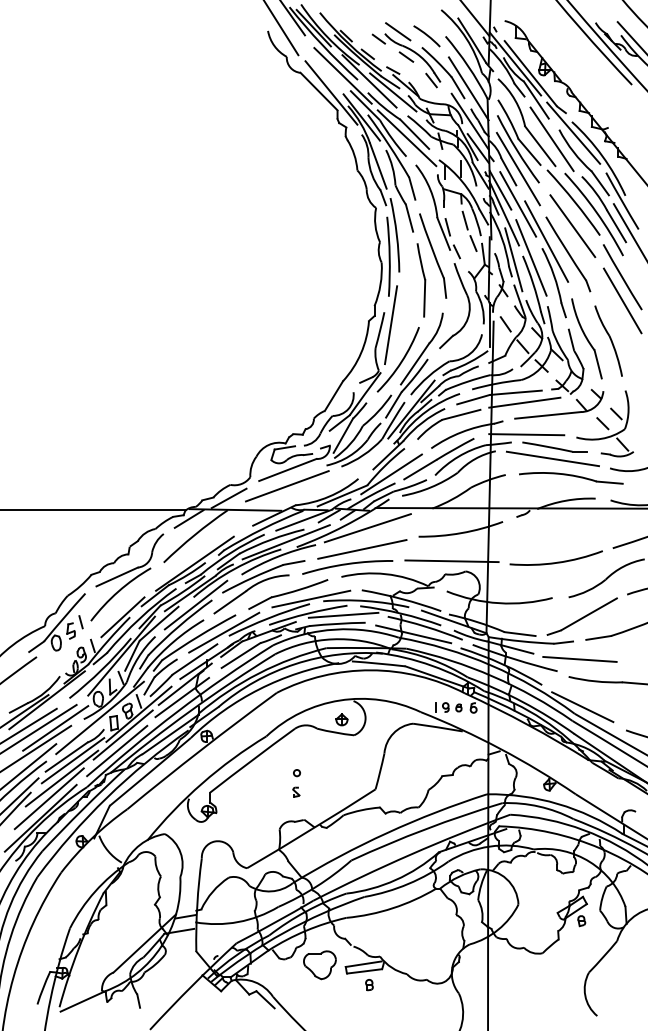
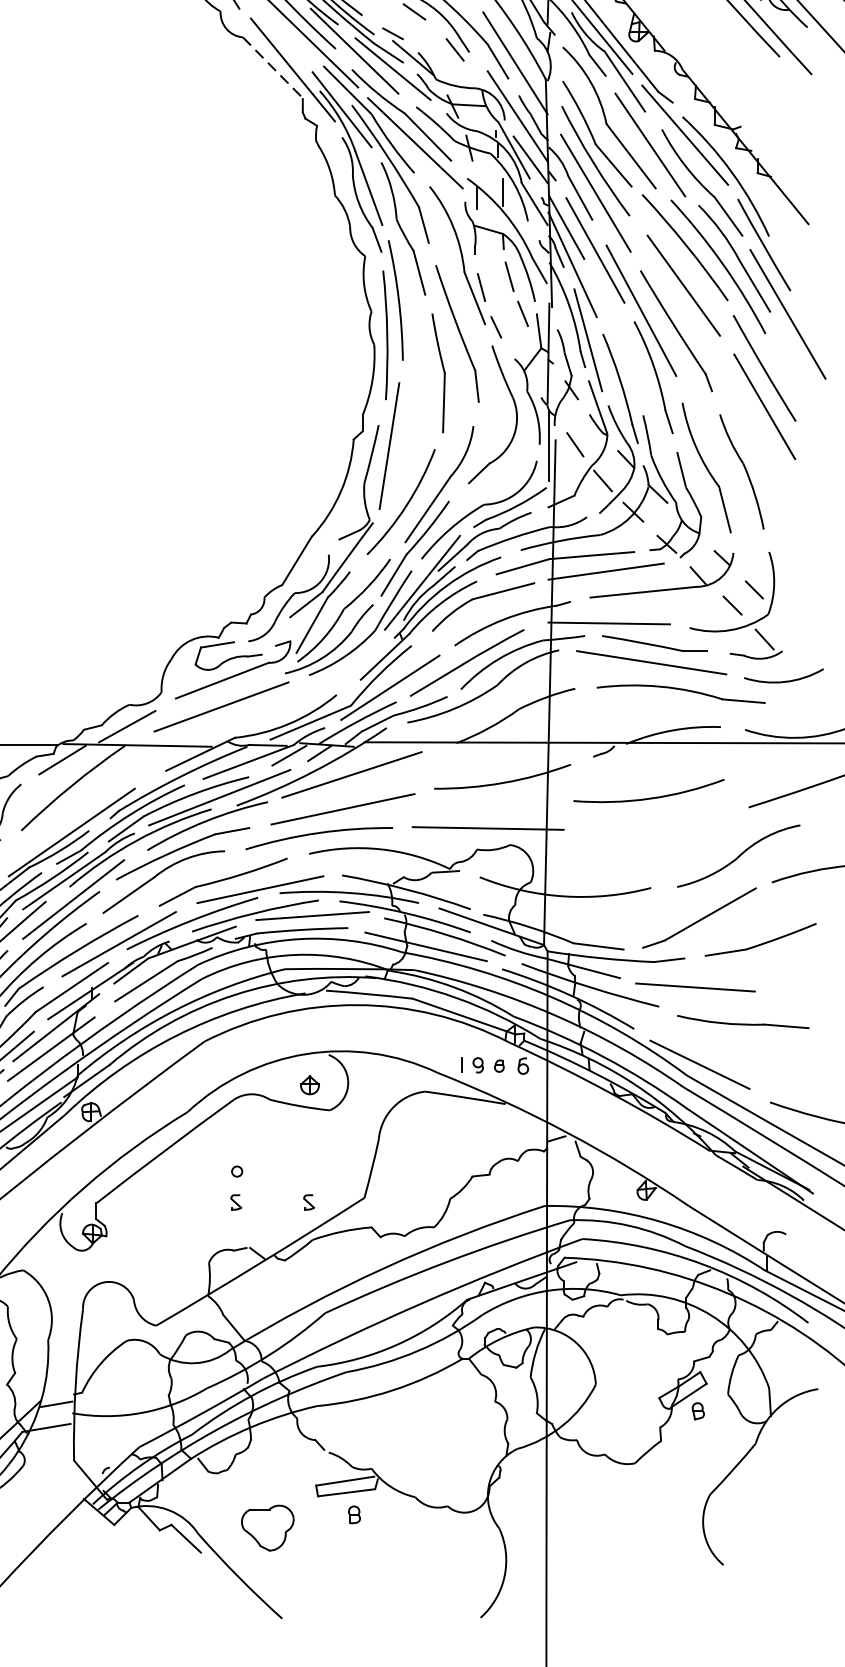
line: (319, 91) -> (273, 67), solid -> dashed
line: (531, 257) -> (616, 336), removed
arc: (557, 561) -> (650, 796), moved
part: (341, 791) -> (309, 1201), added
part: (319, 965) -> (267, 1528), moved

